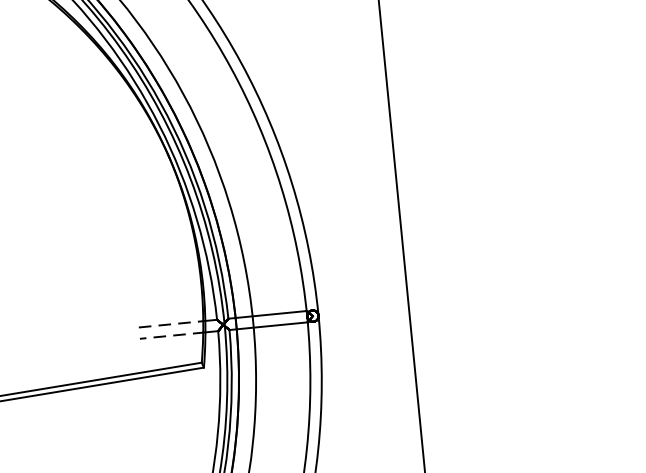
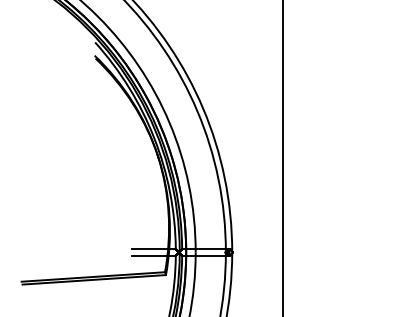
line: (171, 324) -> (150, 249), dashed -> solid
line: (171, 335) -> (149, 255), dashed -> solid

